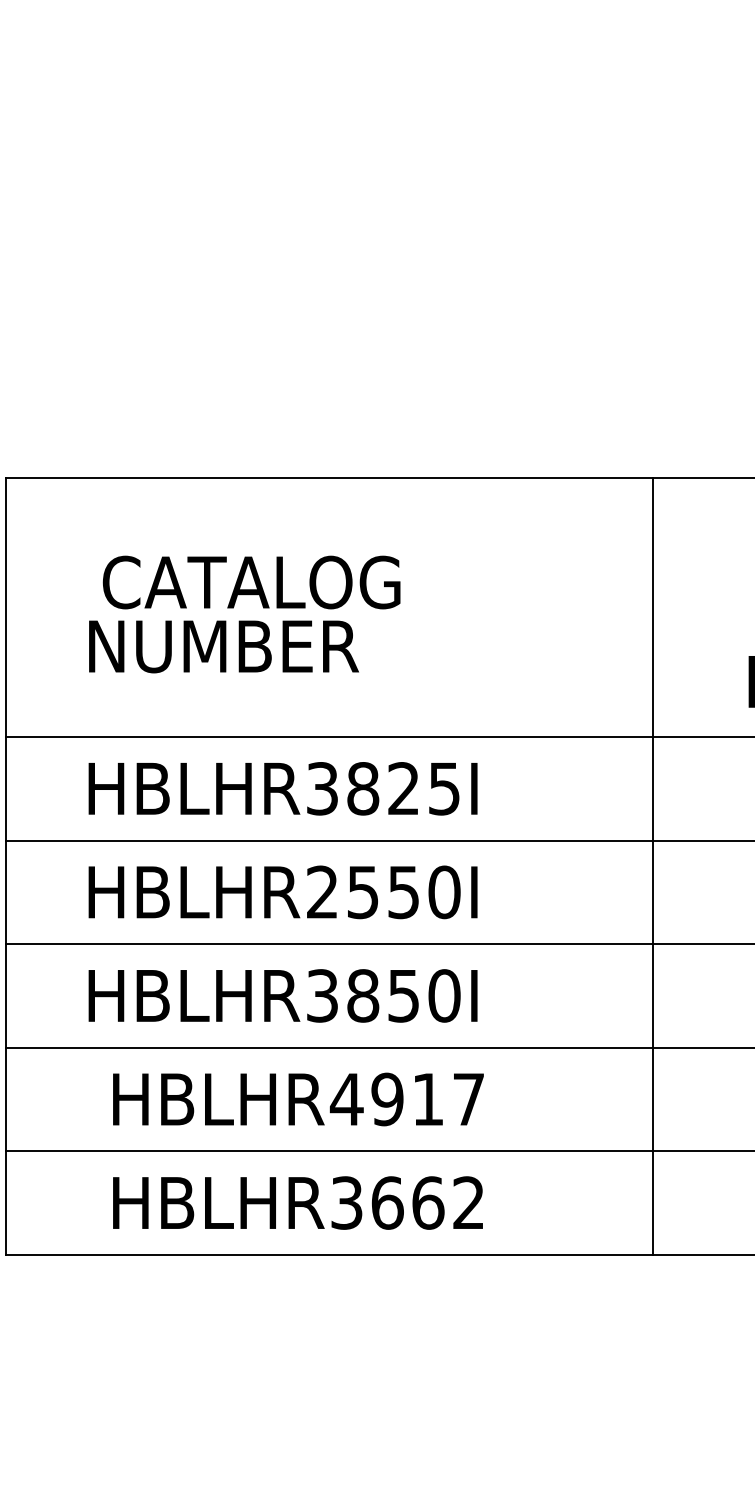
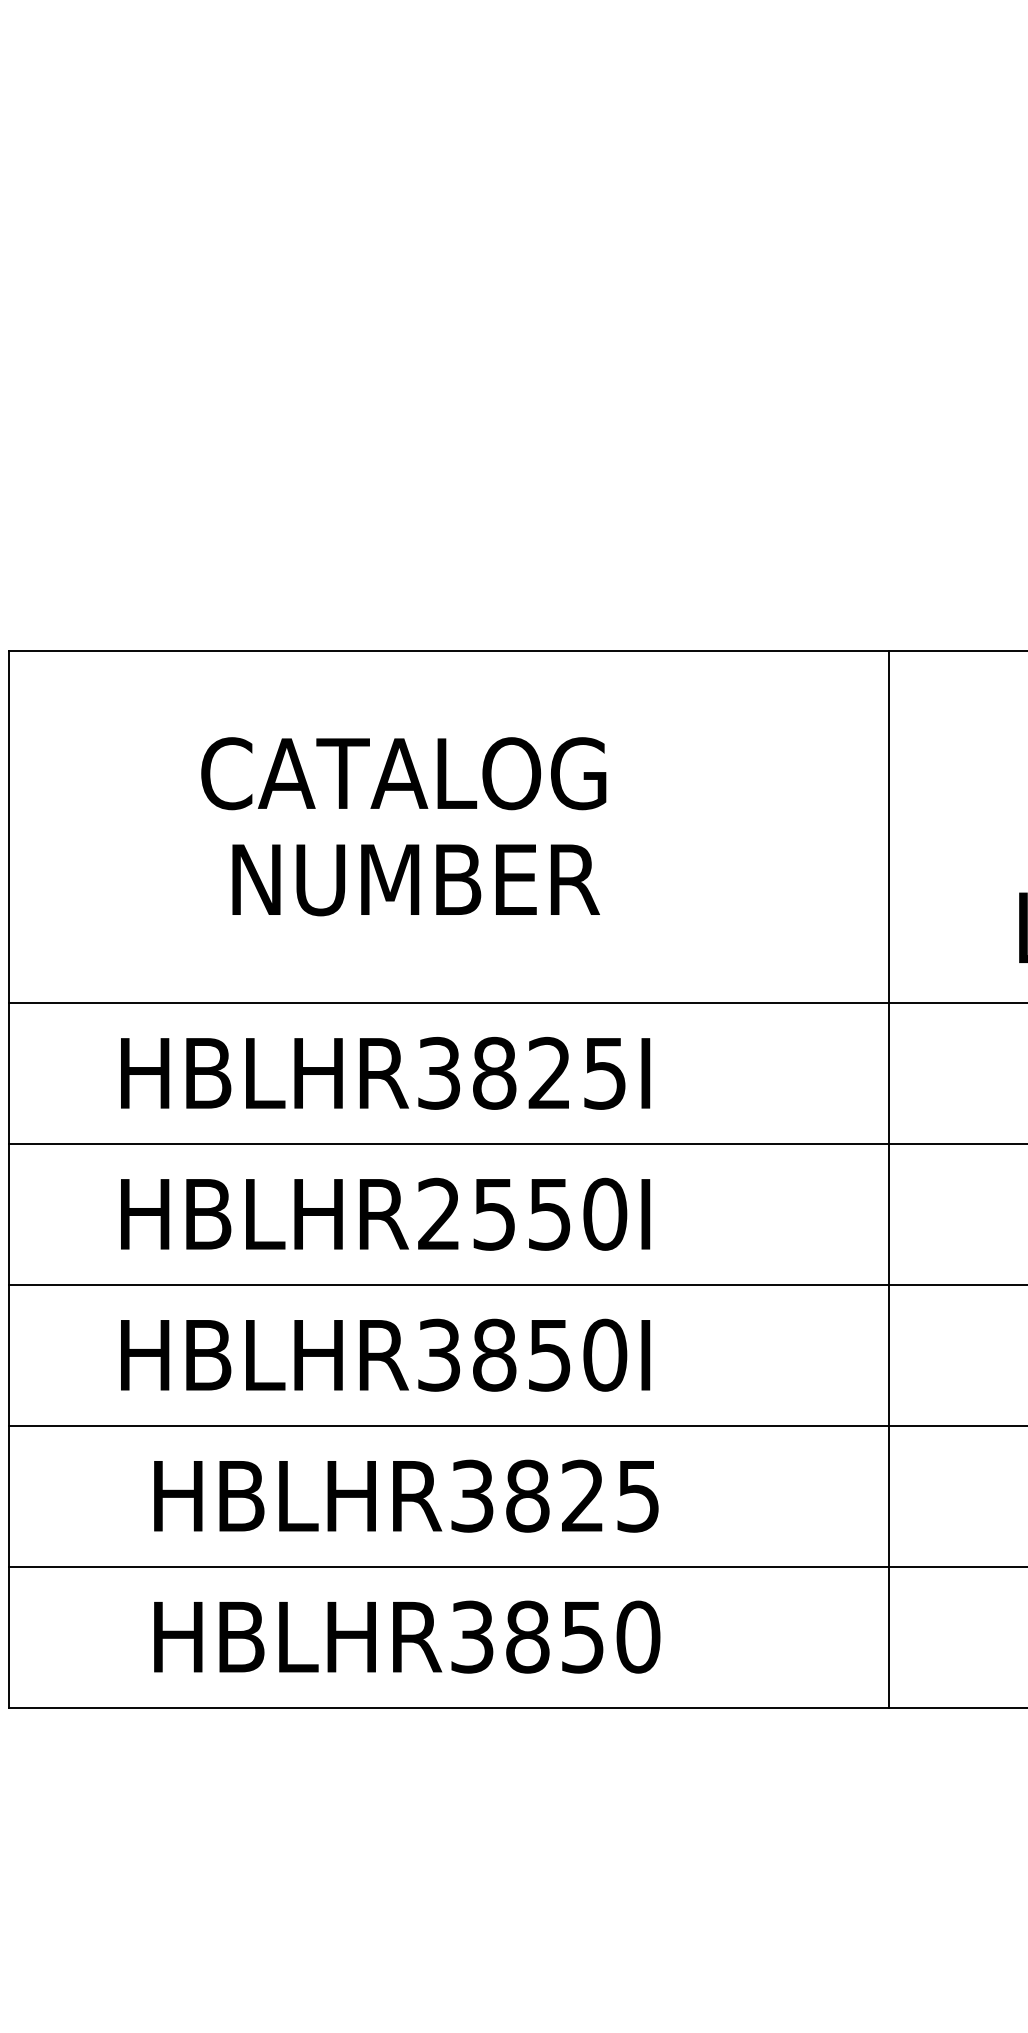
text: (251, 582) -> (403, 773), moved
text: (223, 647) -> (415, 880), moved
text: (406, 1098) -> (553, 1495), HBLHR4917 -> HBLHR3825
text: (428, 1202) -> (583, 1636), HBLHR3662 -> HBLHR3850

